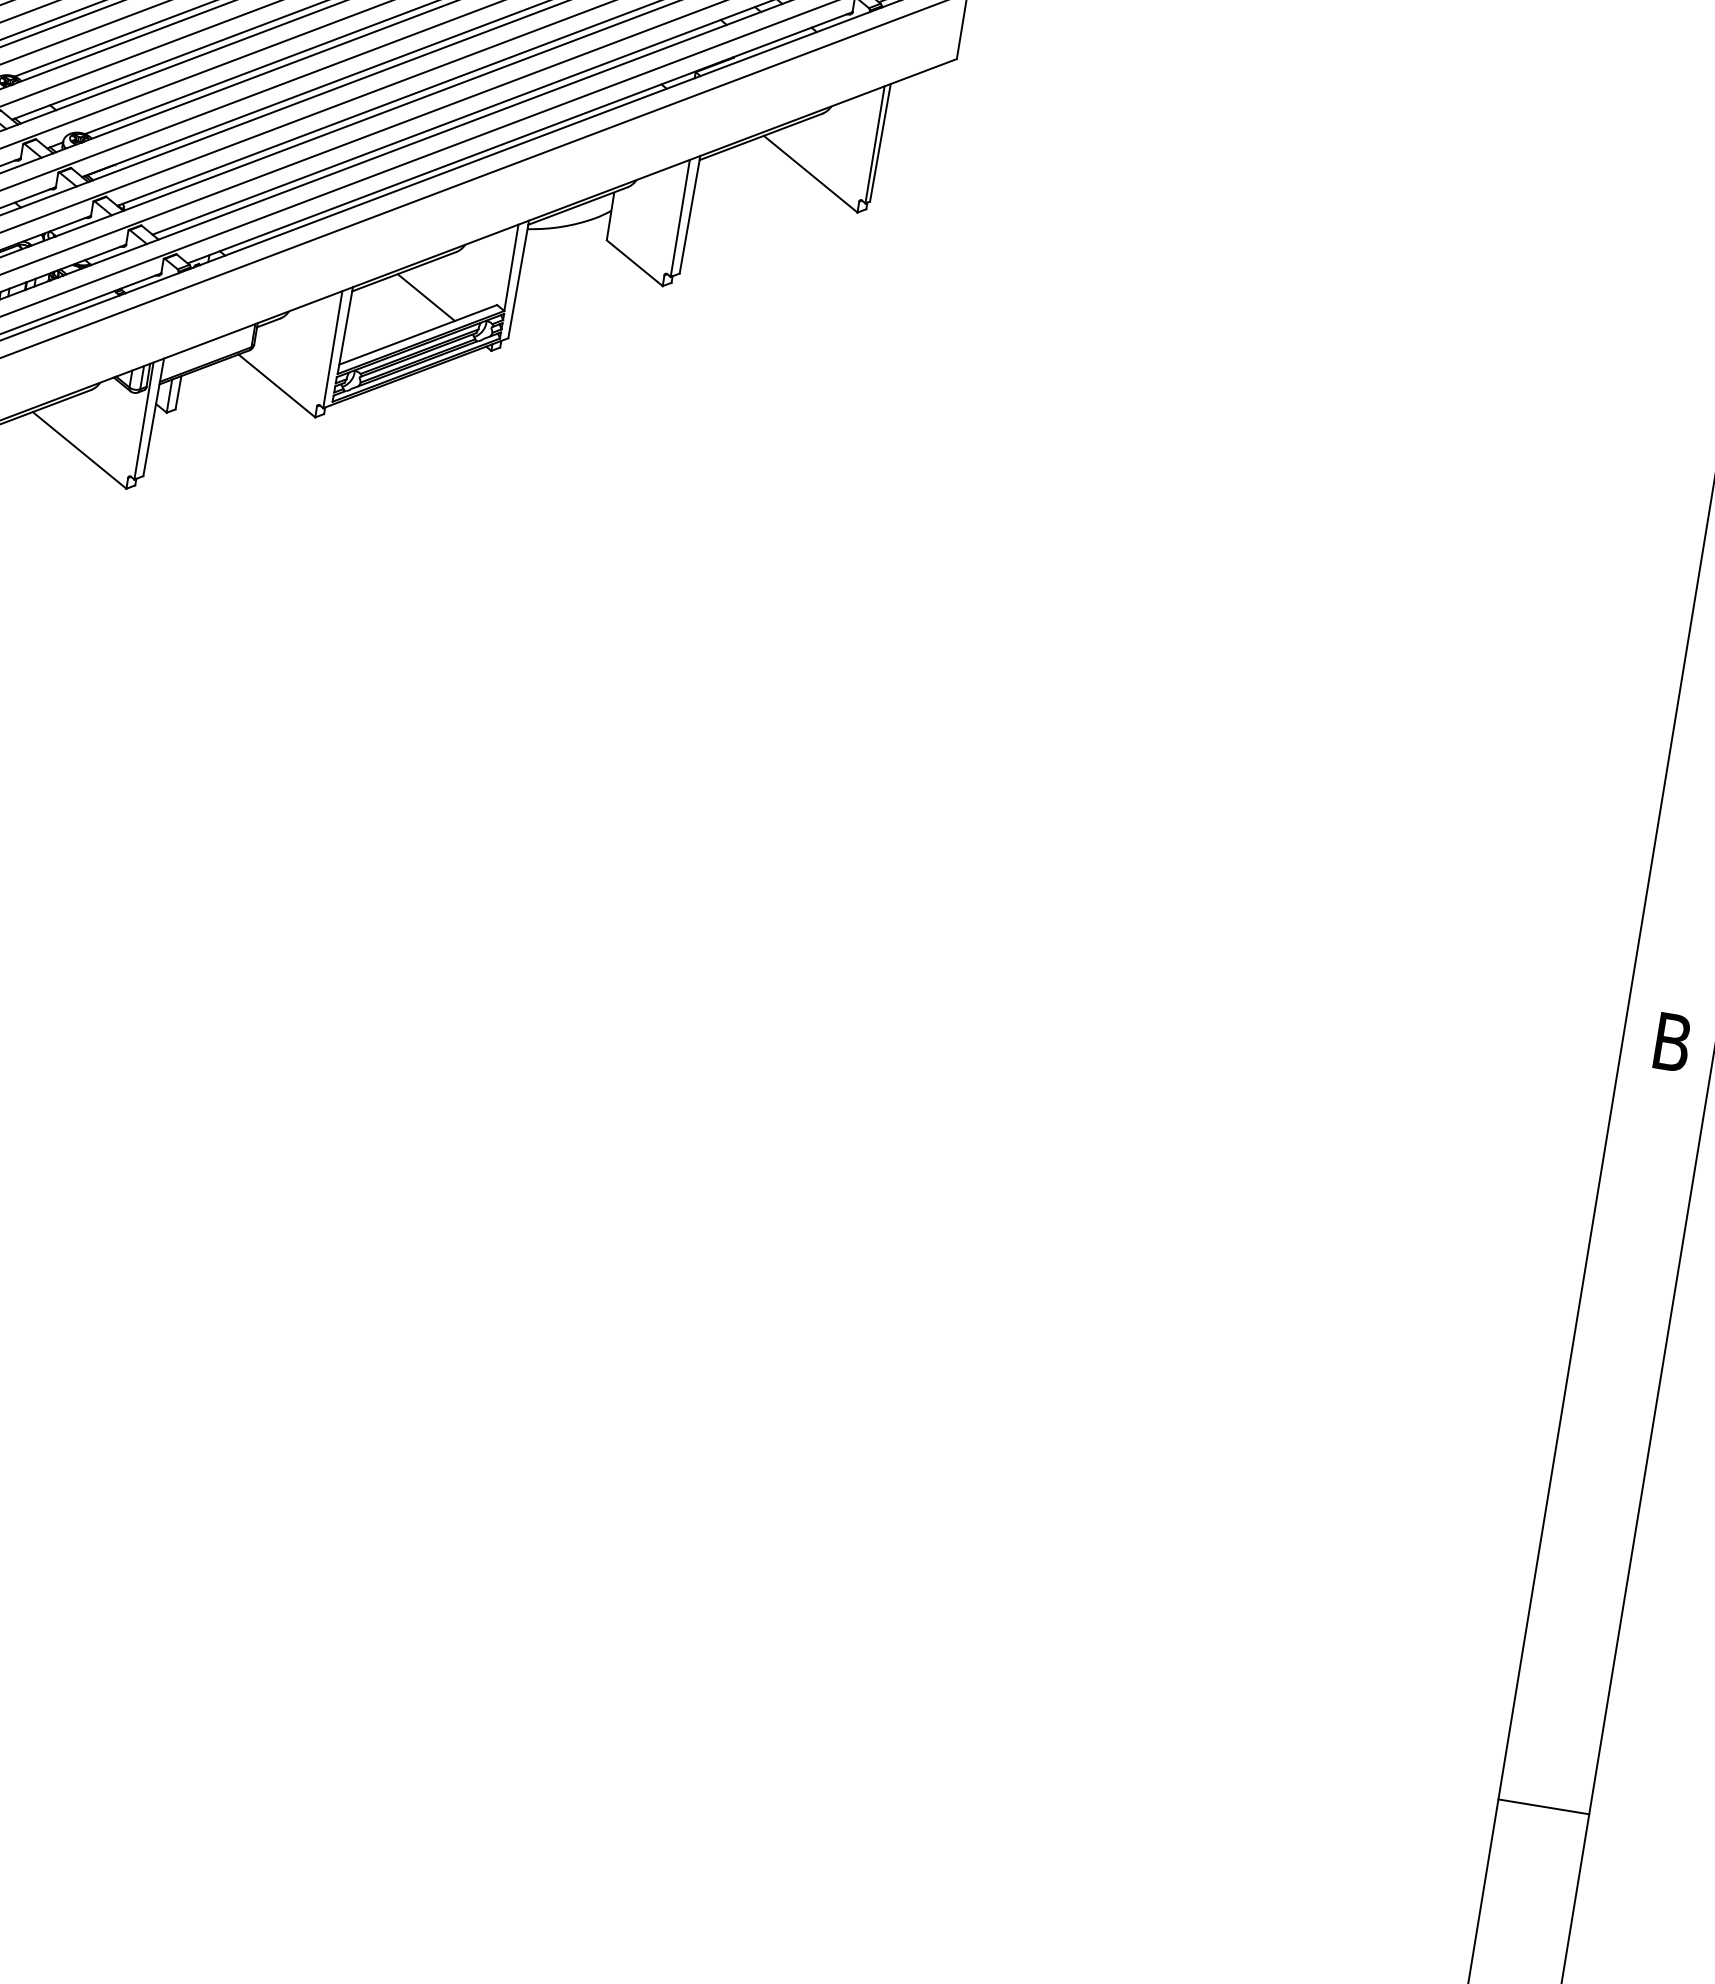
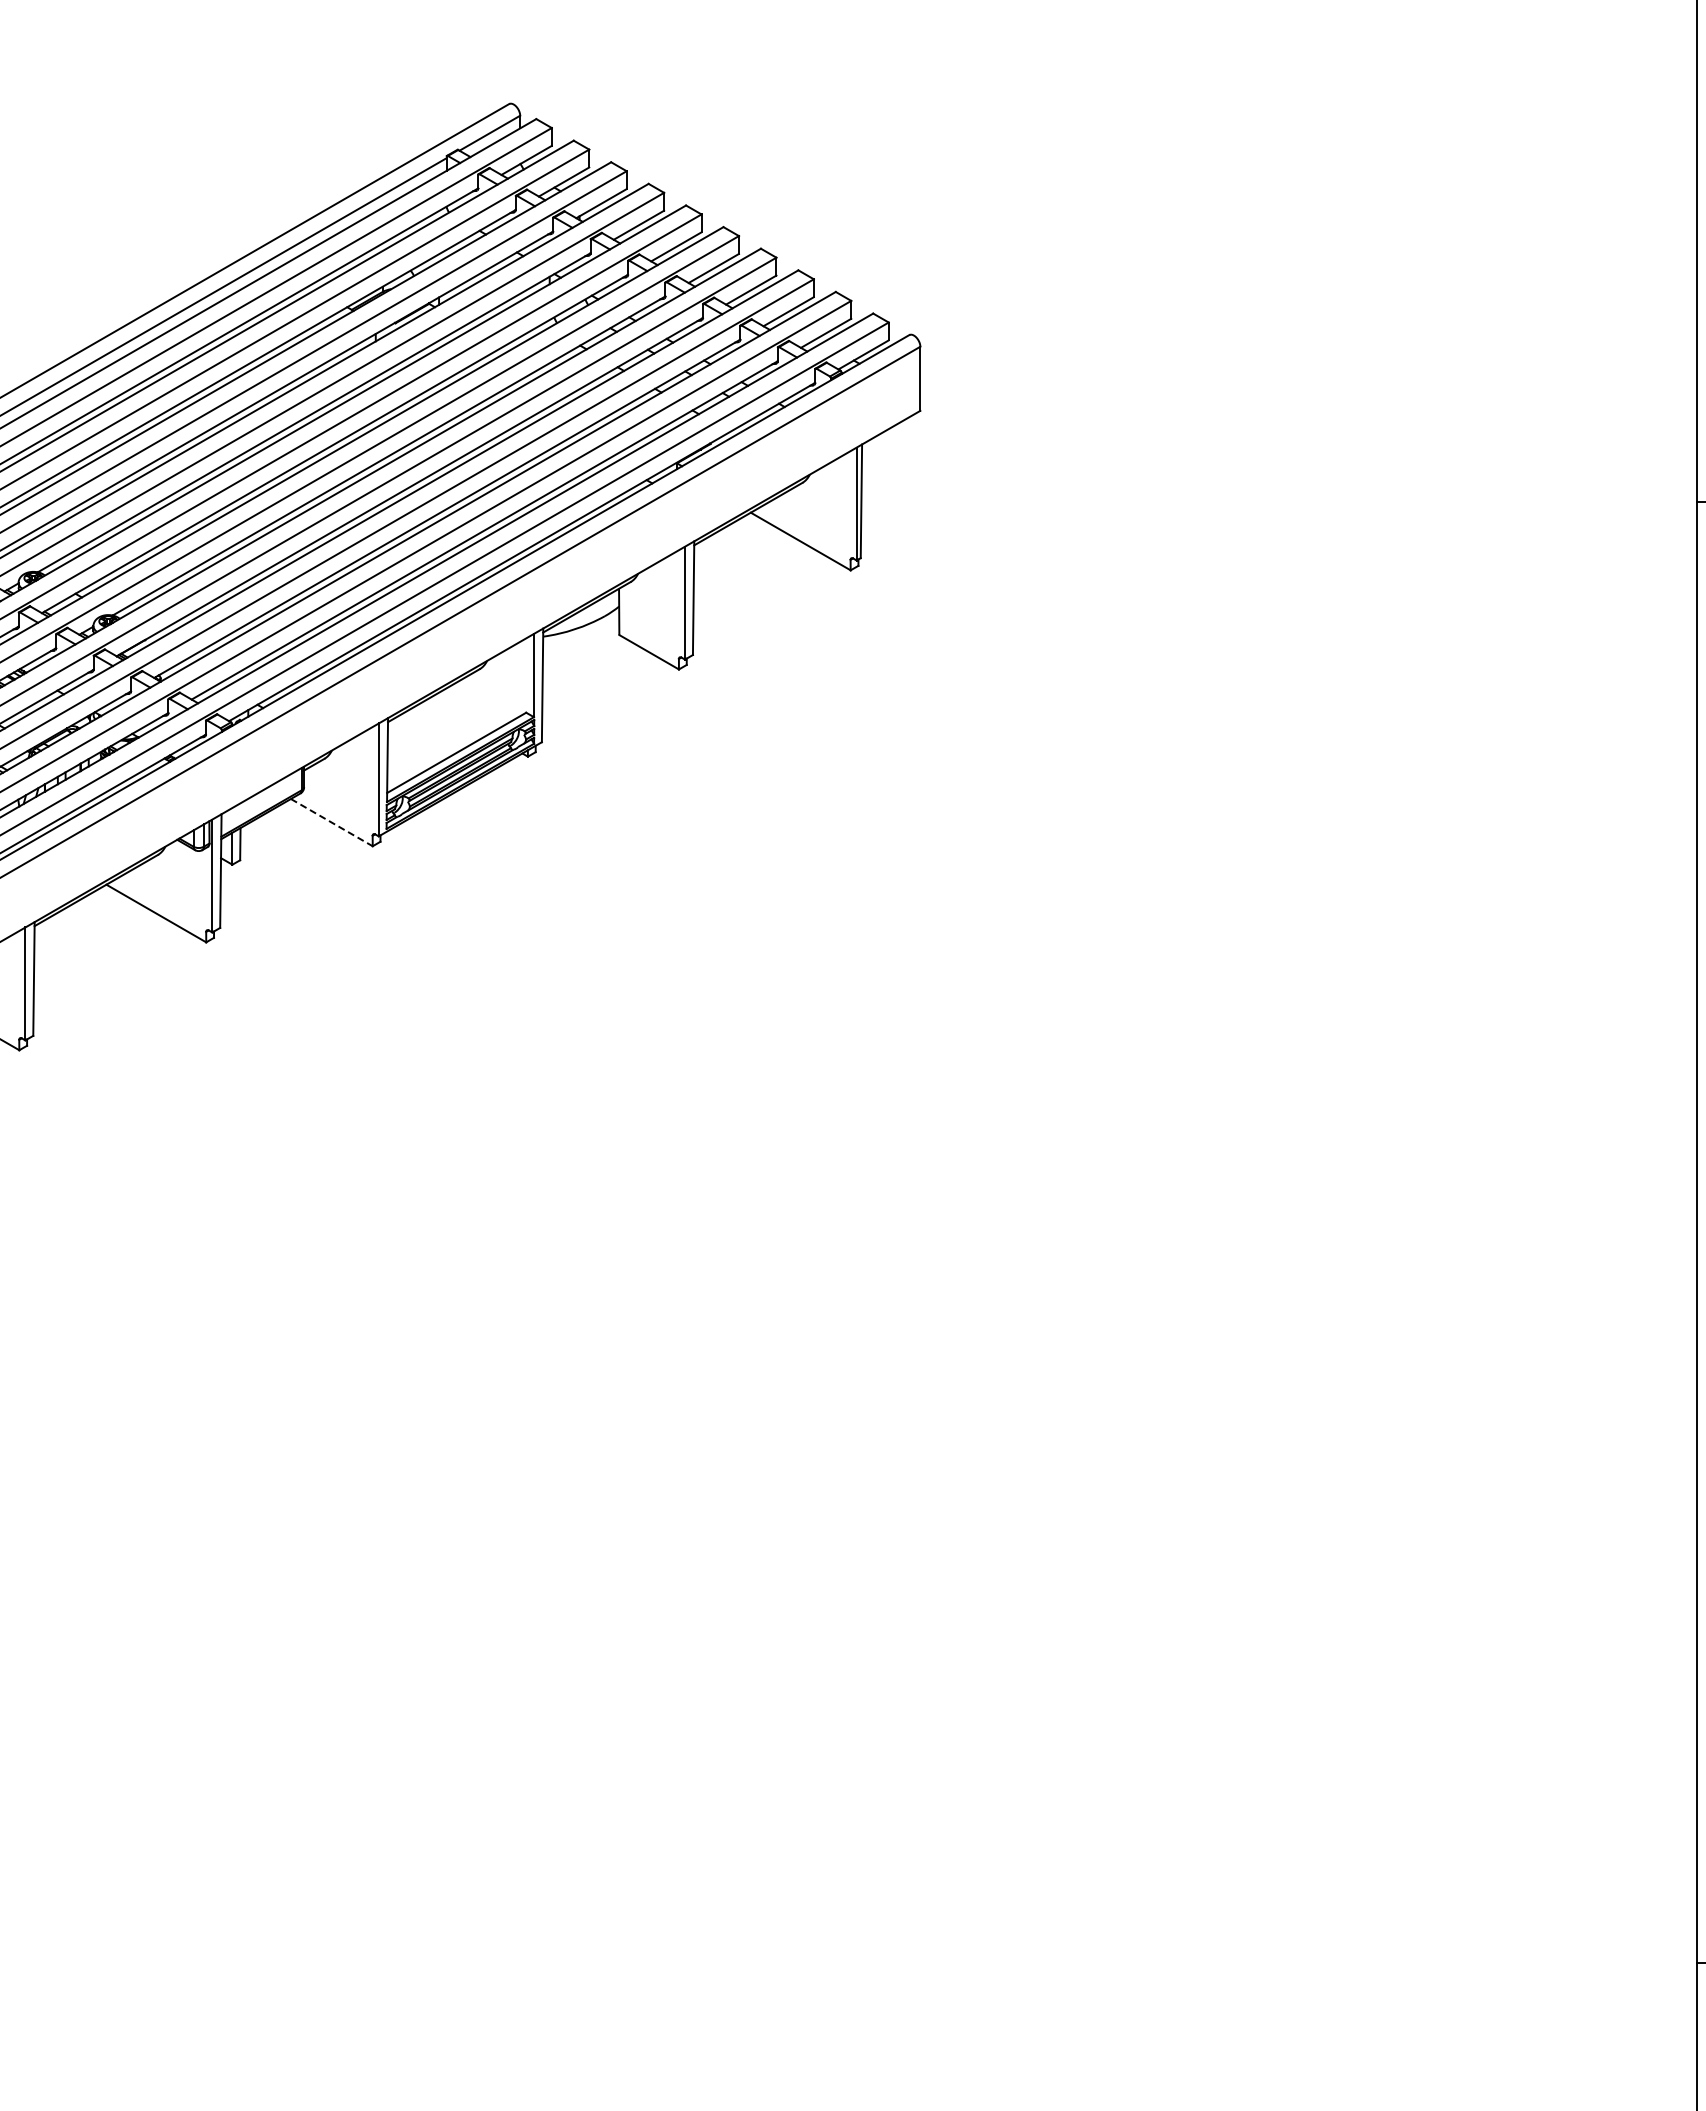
line: (426, 297) -> (458, 716), removed
line: (277, 385) -> (332, 822), solid -> dashed

